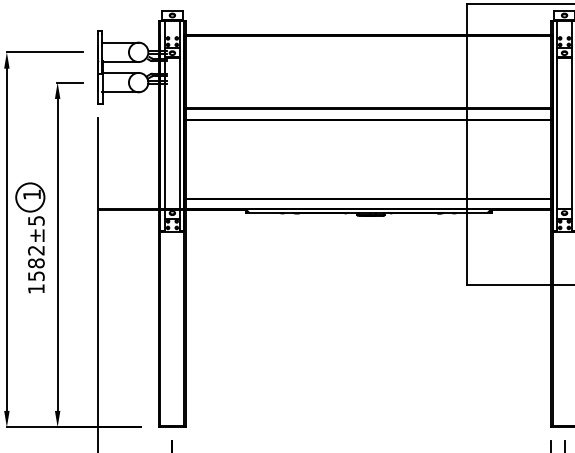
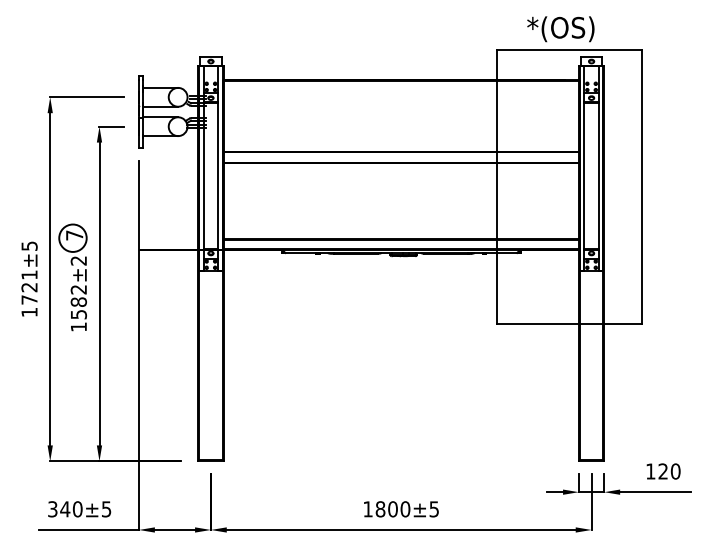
text: (31, 194) -> (74, 235), 1 -> 7
text: (36, 220) -> (78, 260), 1582±5 -> 1582±2

